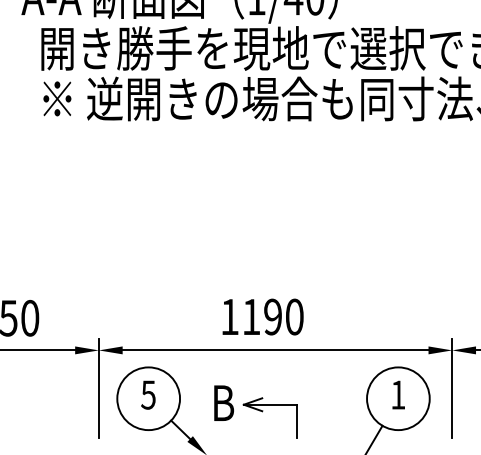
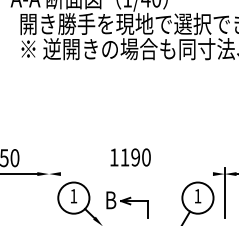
line: (274, 351) -> (136, 174), removed
line: (99, 387) -> (49, 192), removed
text: (147, 395) -> (73, 196), 5 -> 1

